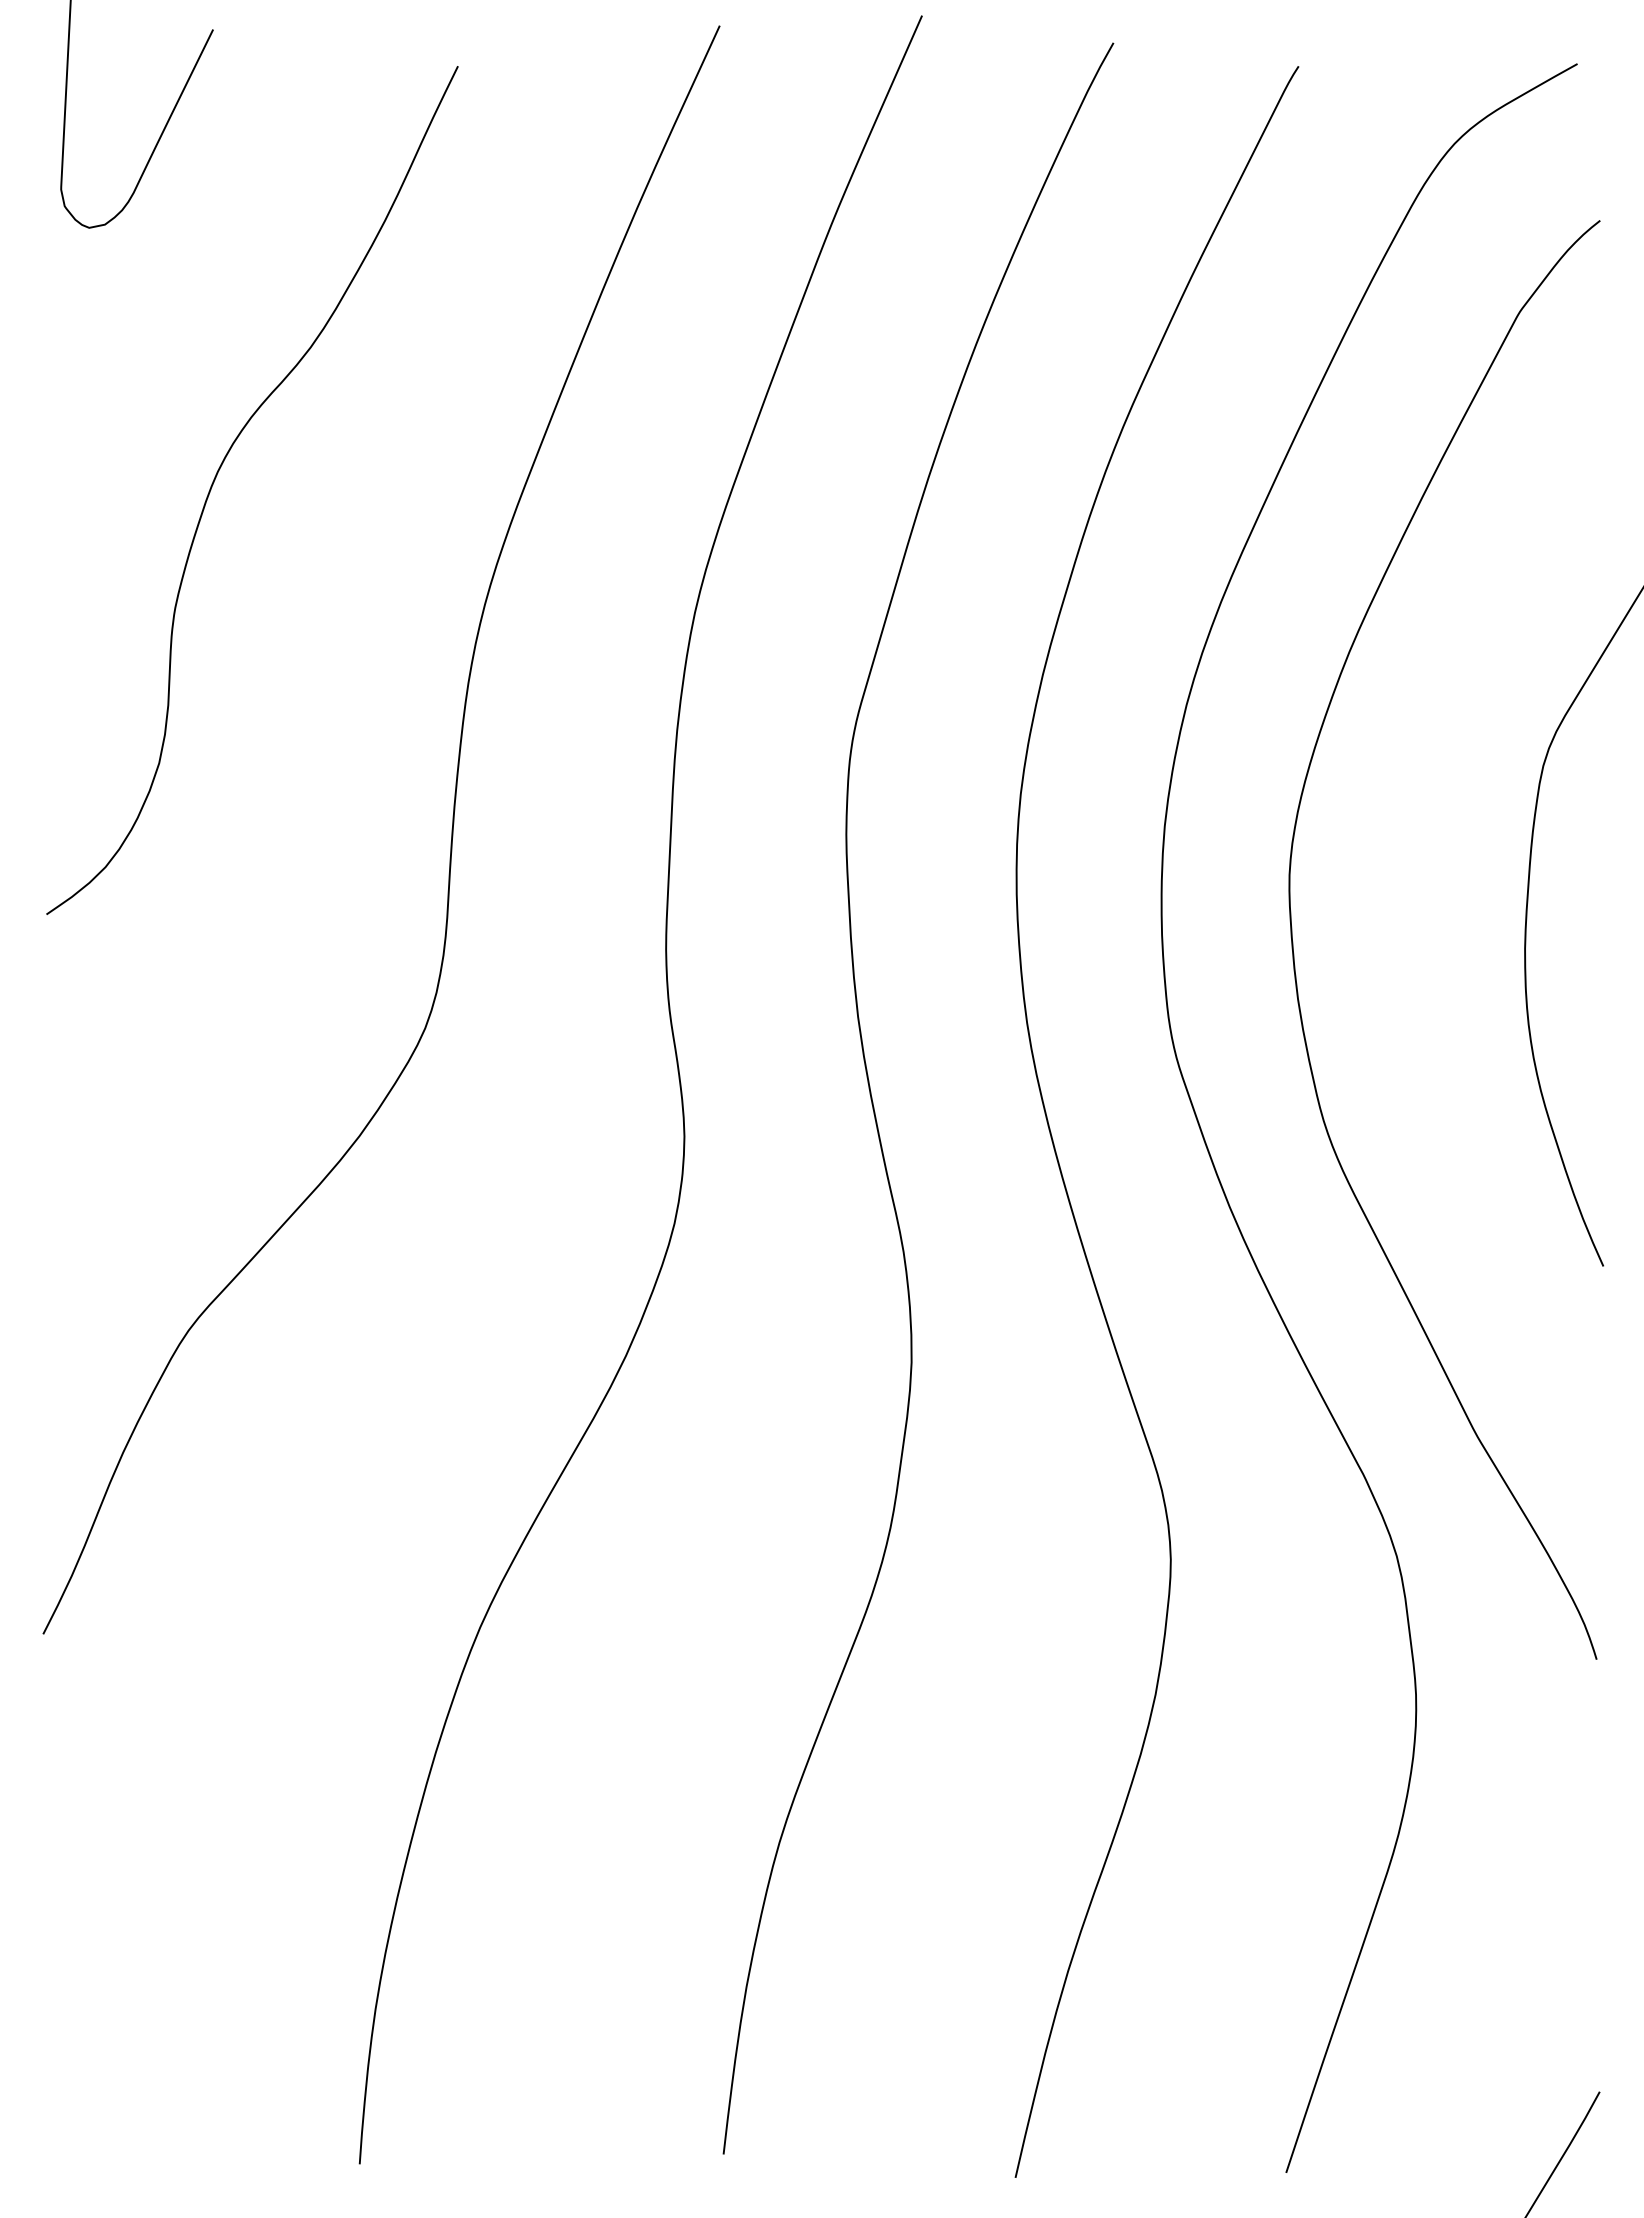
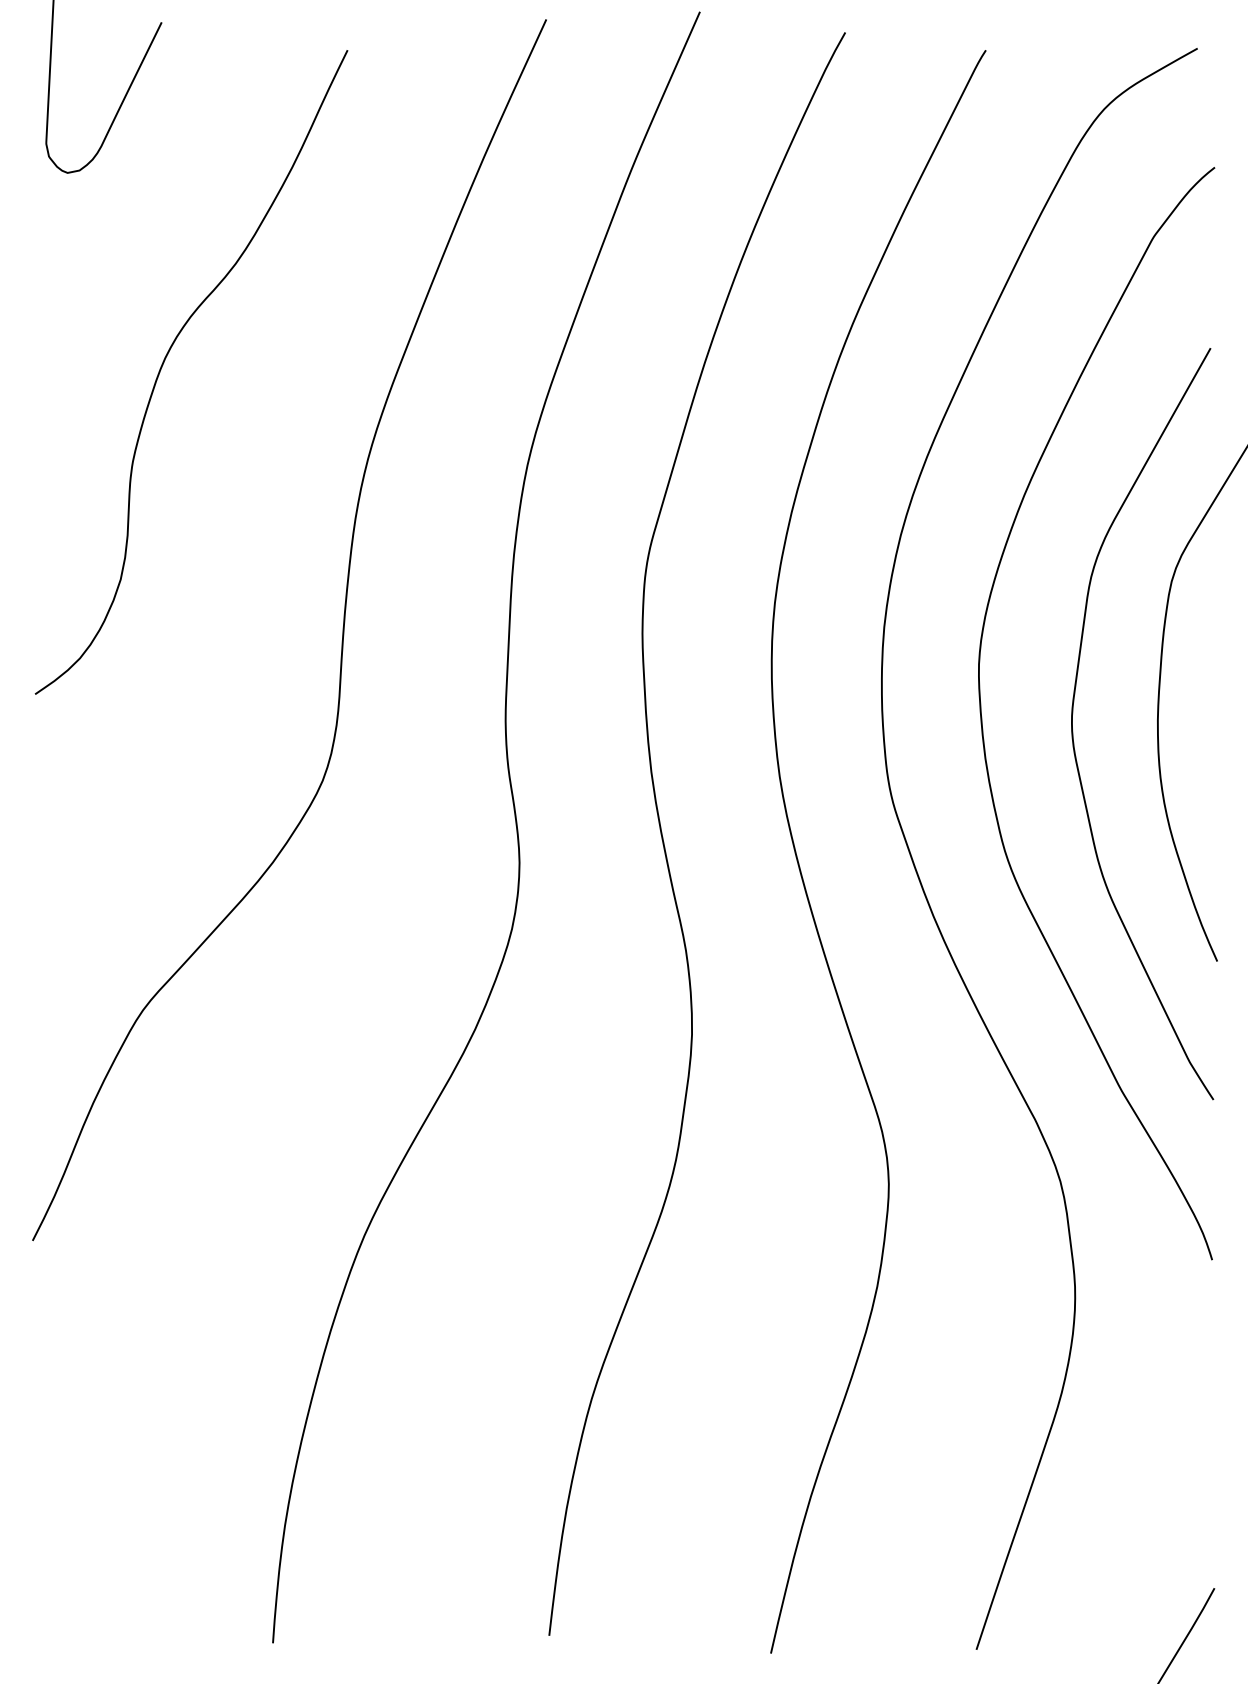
curve: (1413, 961) -> (1073, 730), added

